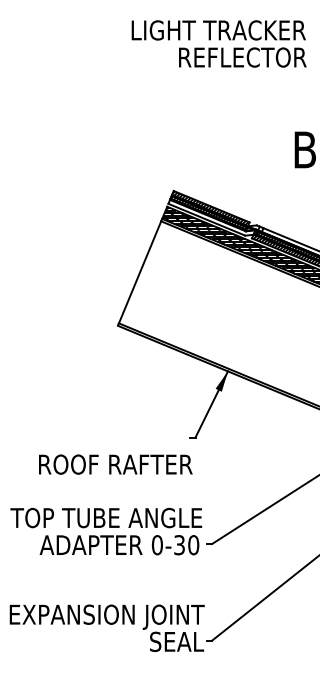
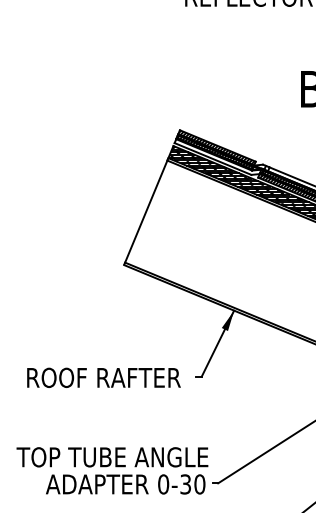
text: (115, 464) -> (103, 377), moved

